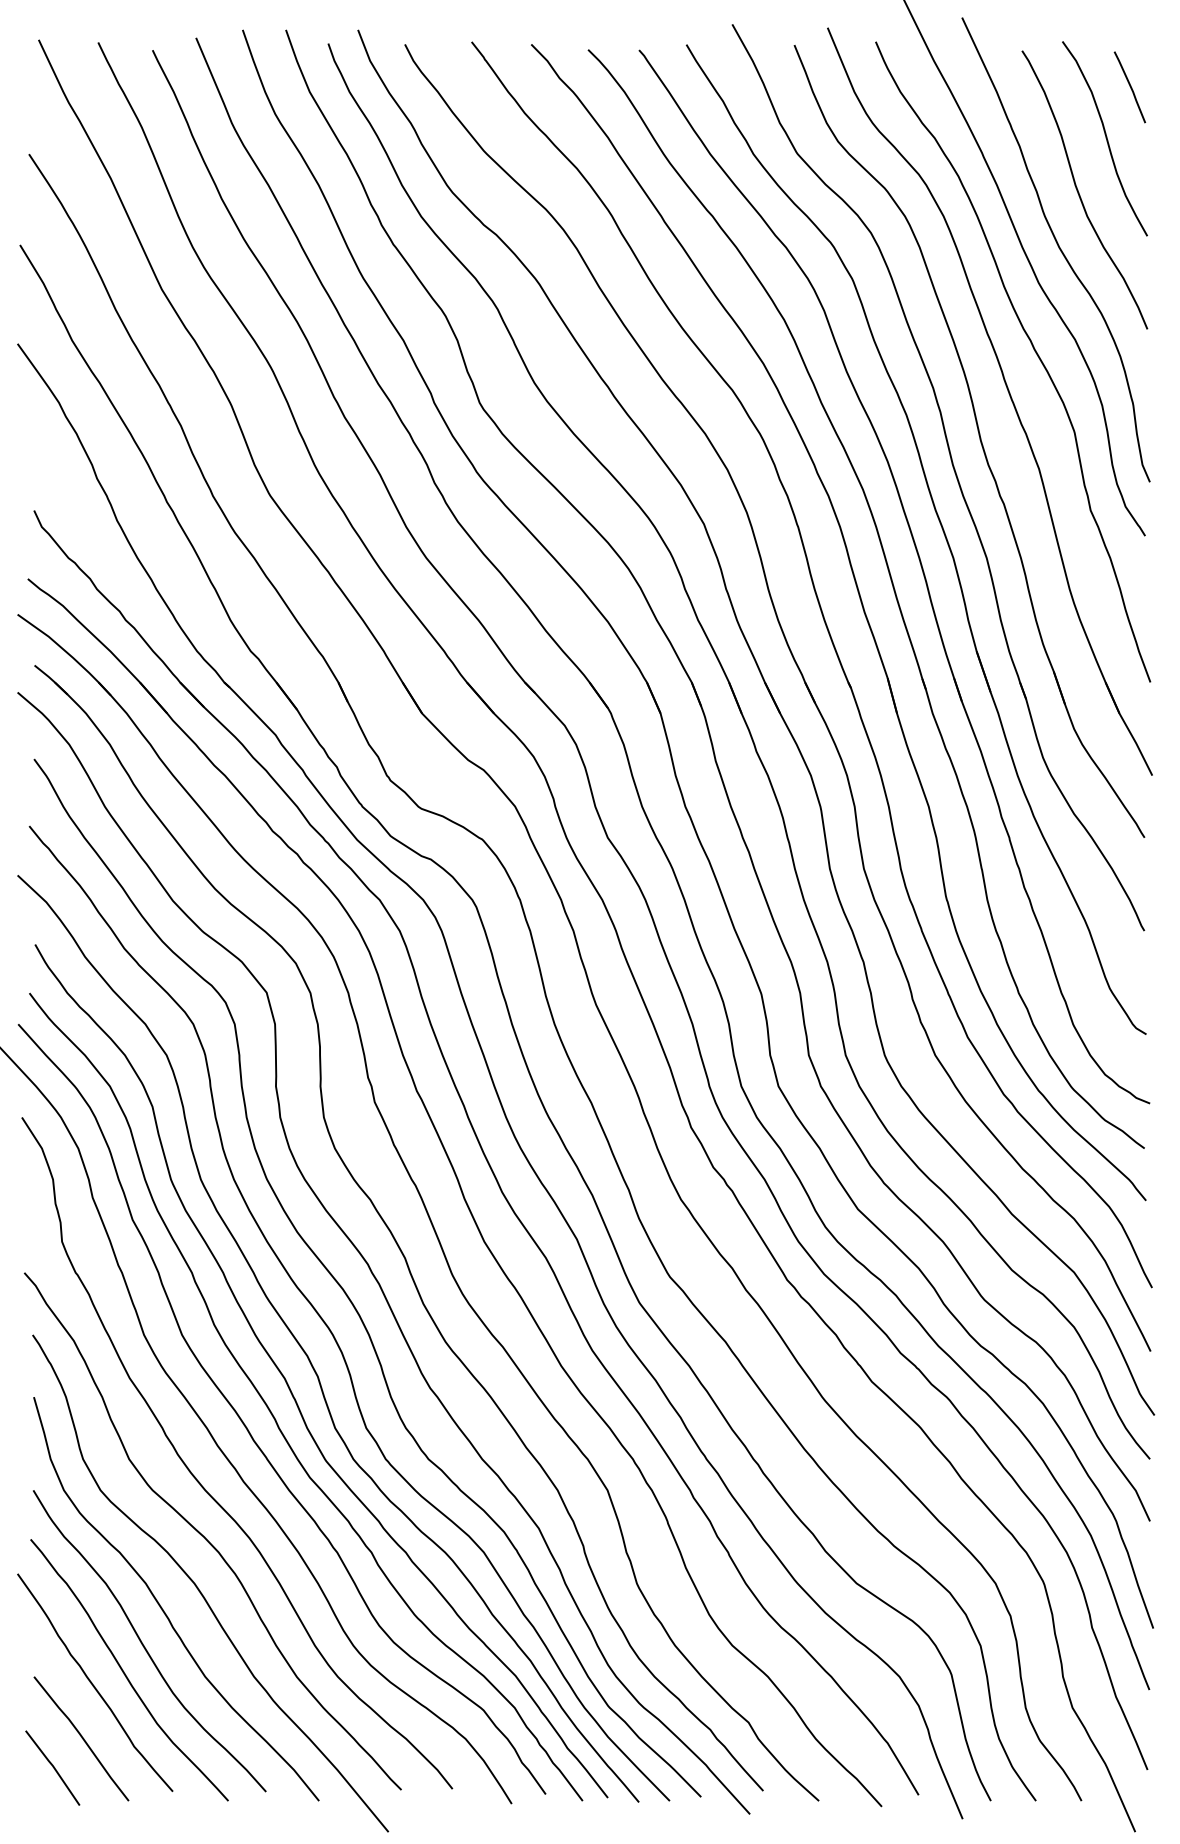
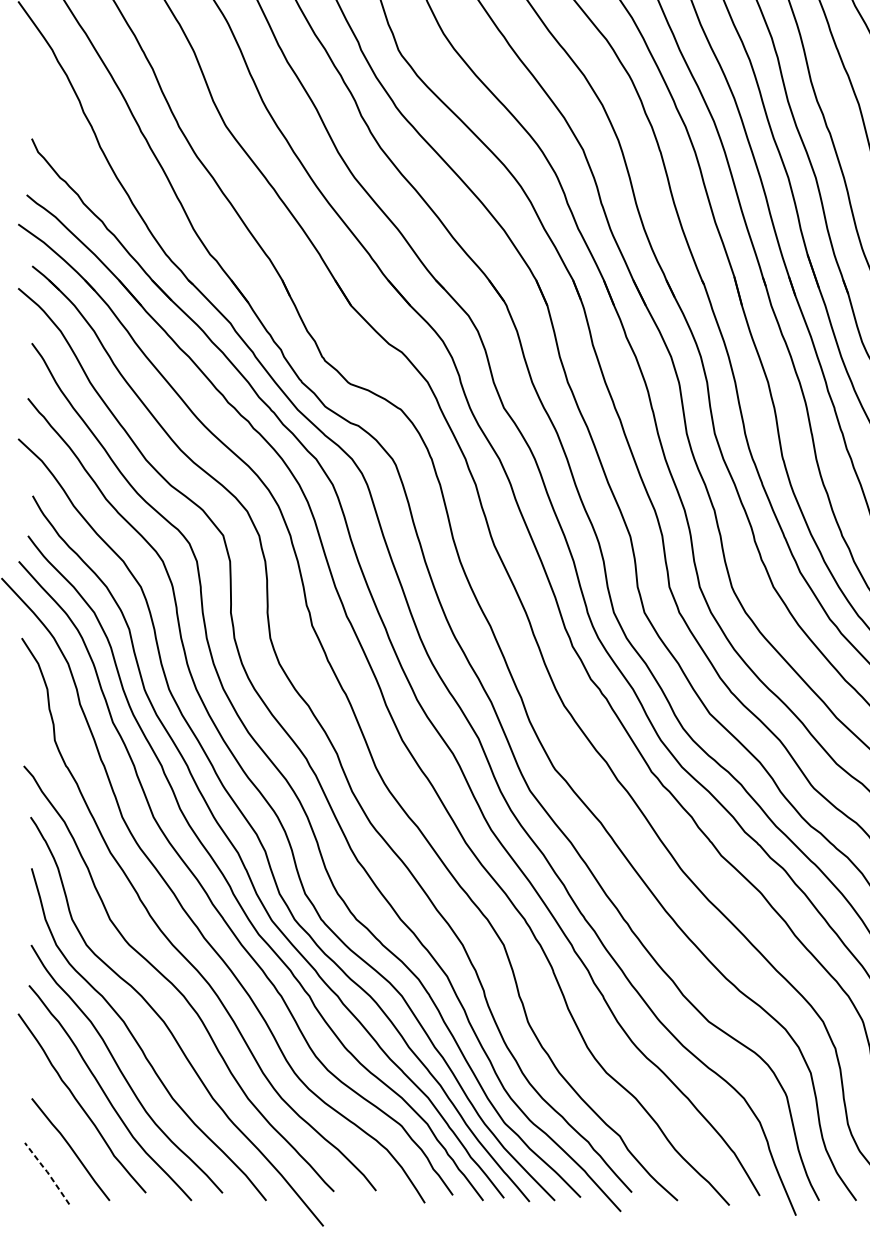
line: (52, 1765) -> (46, 1171), solid -> dashed

